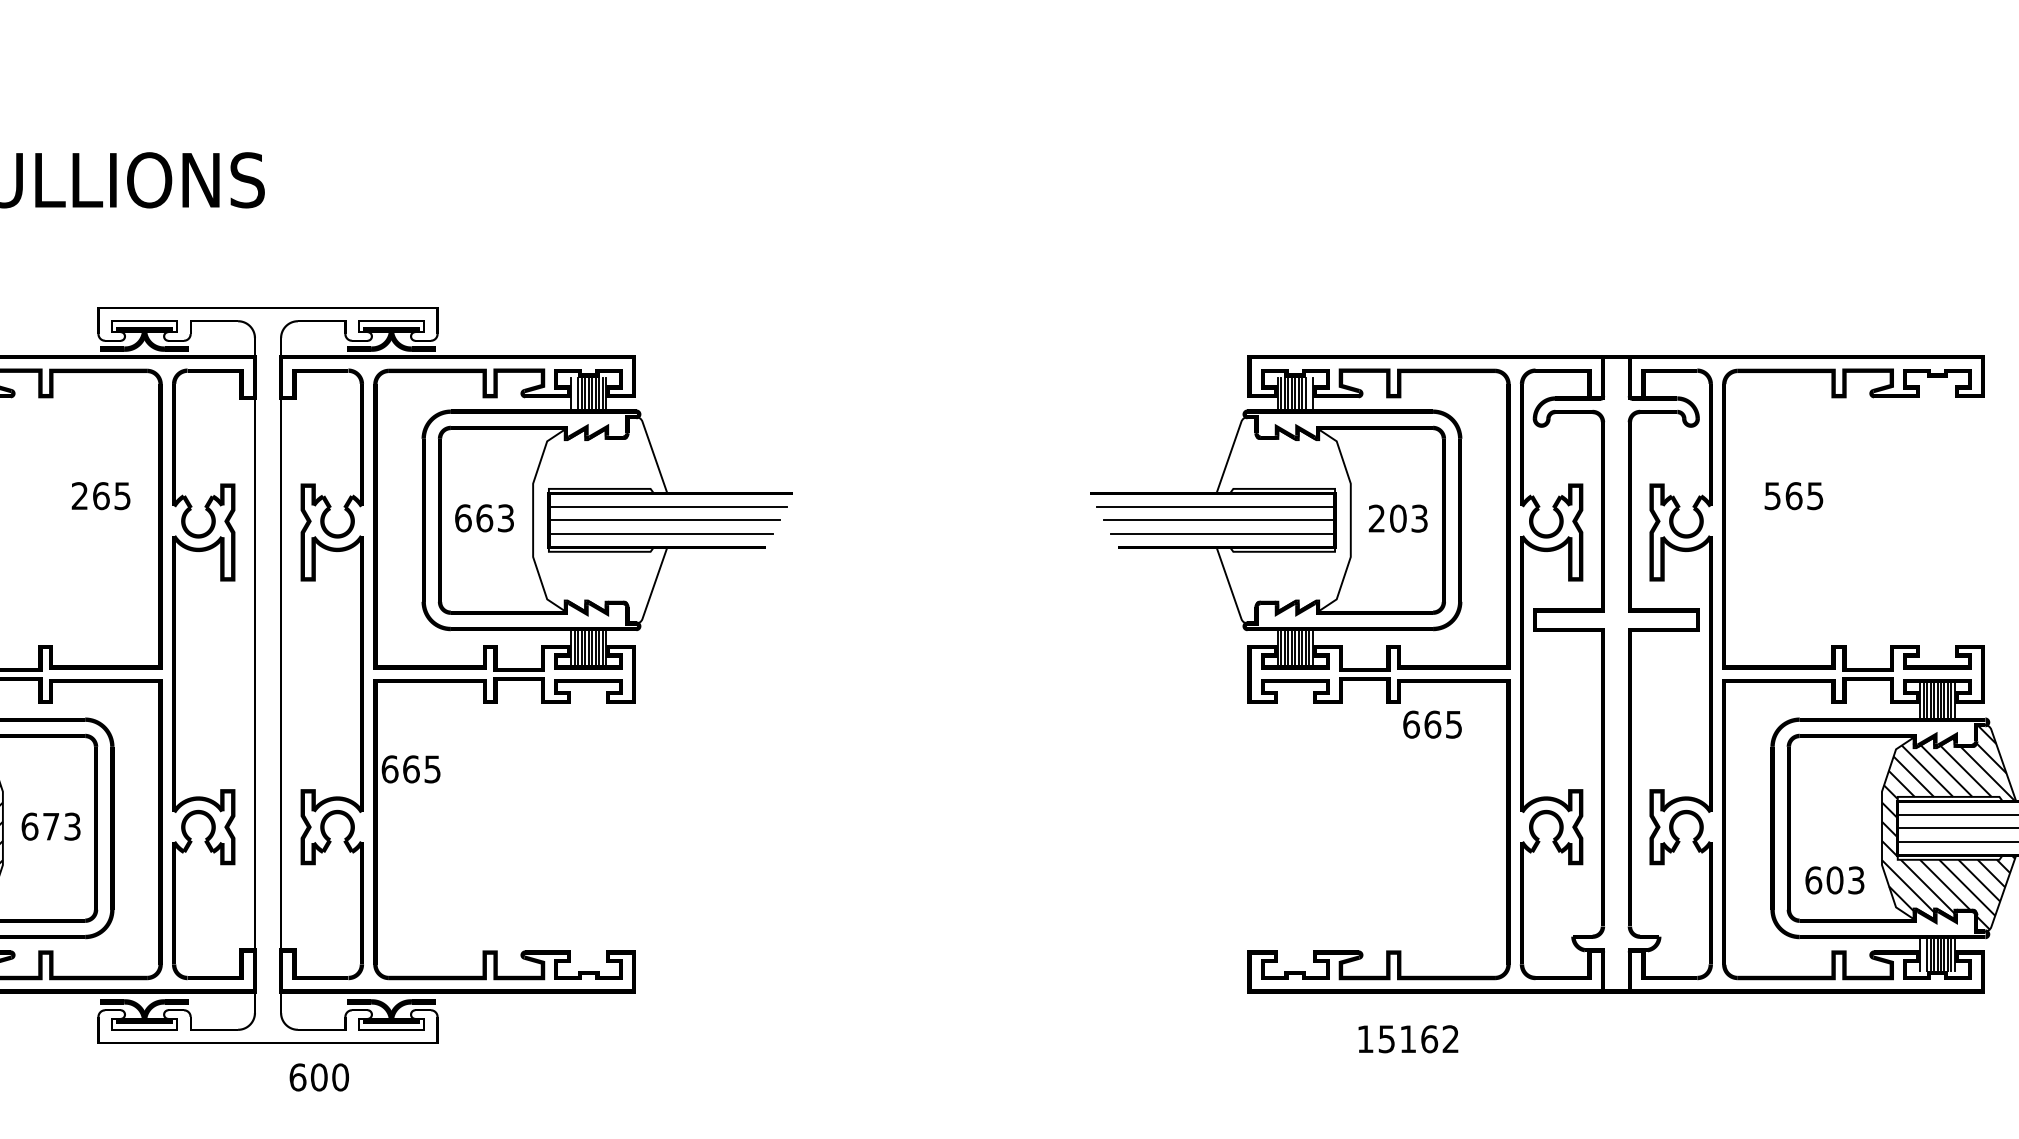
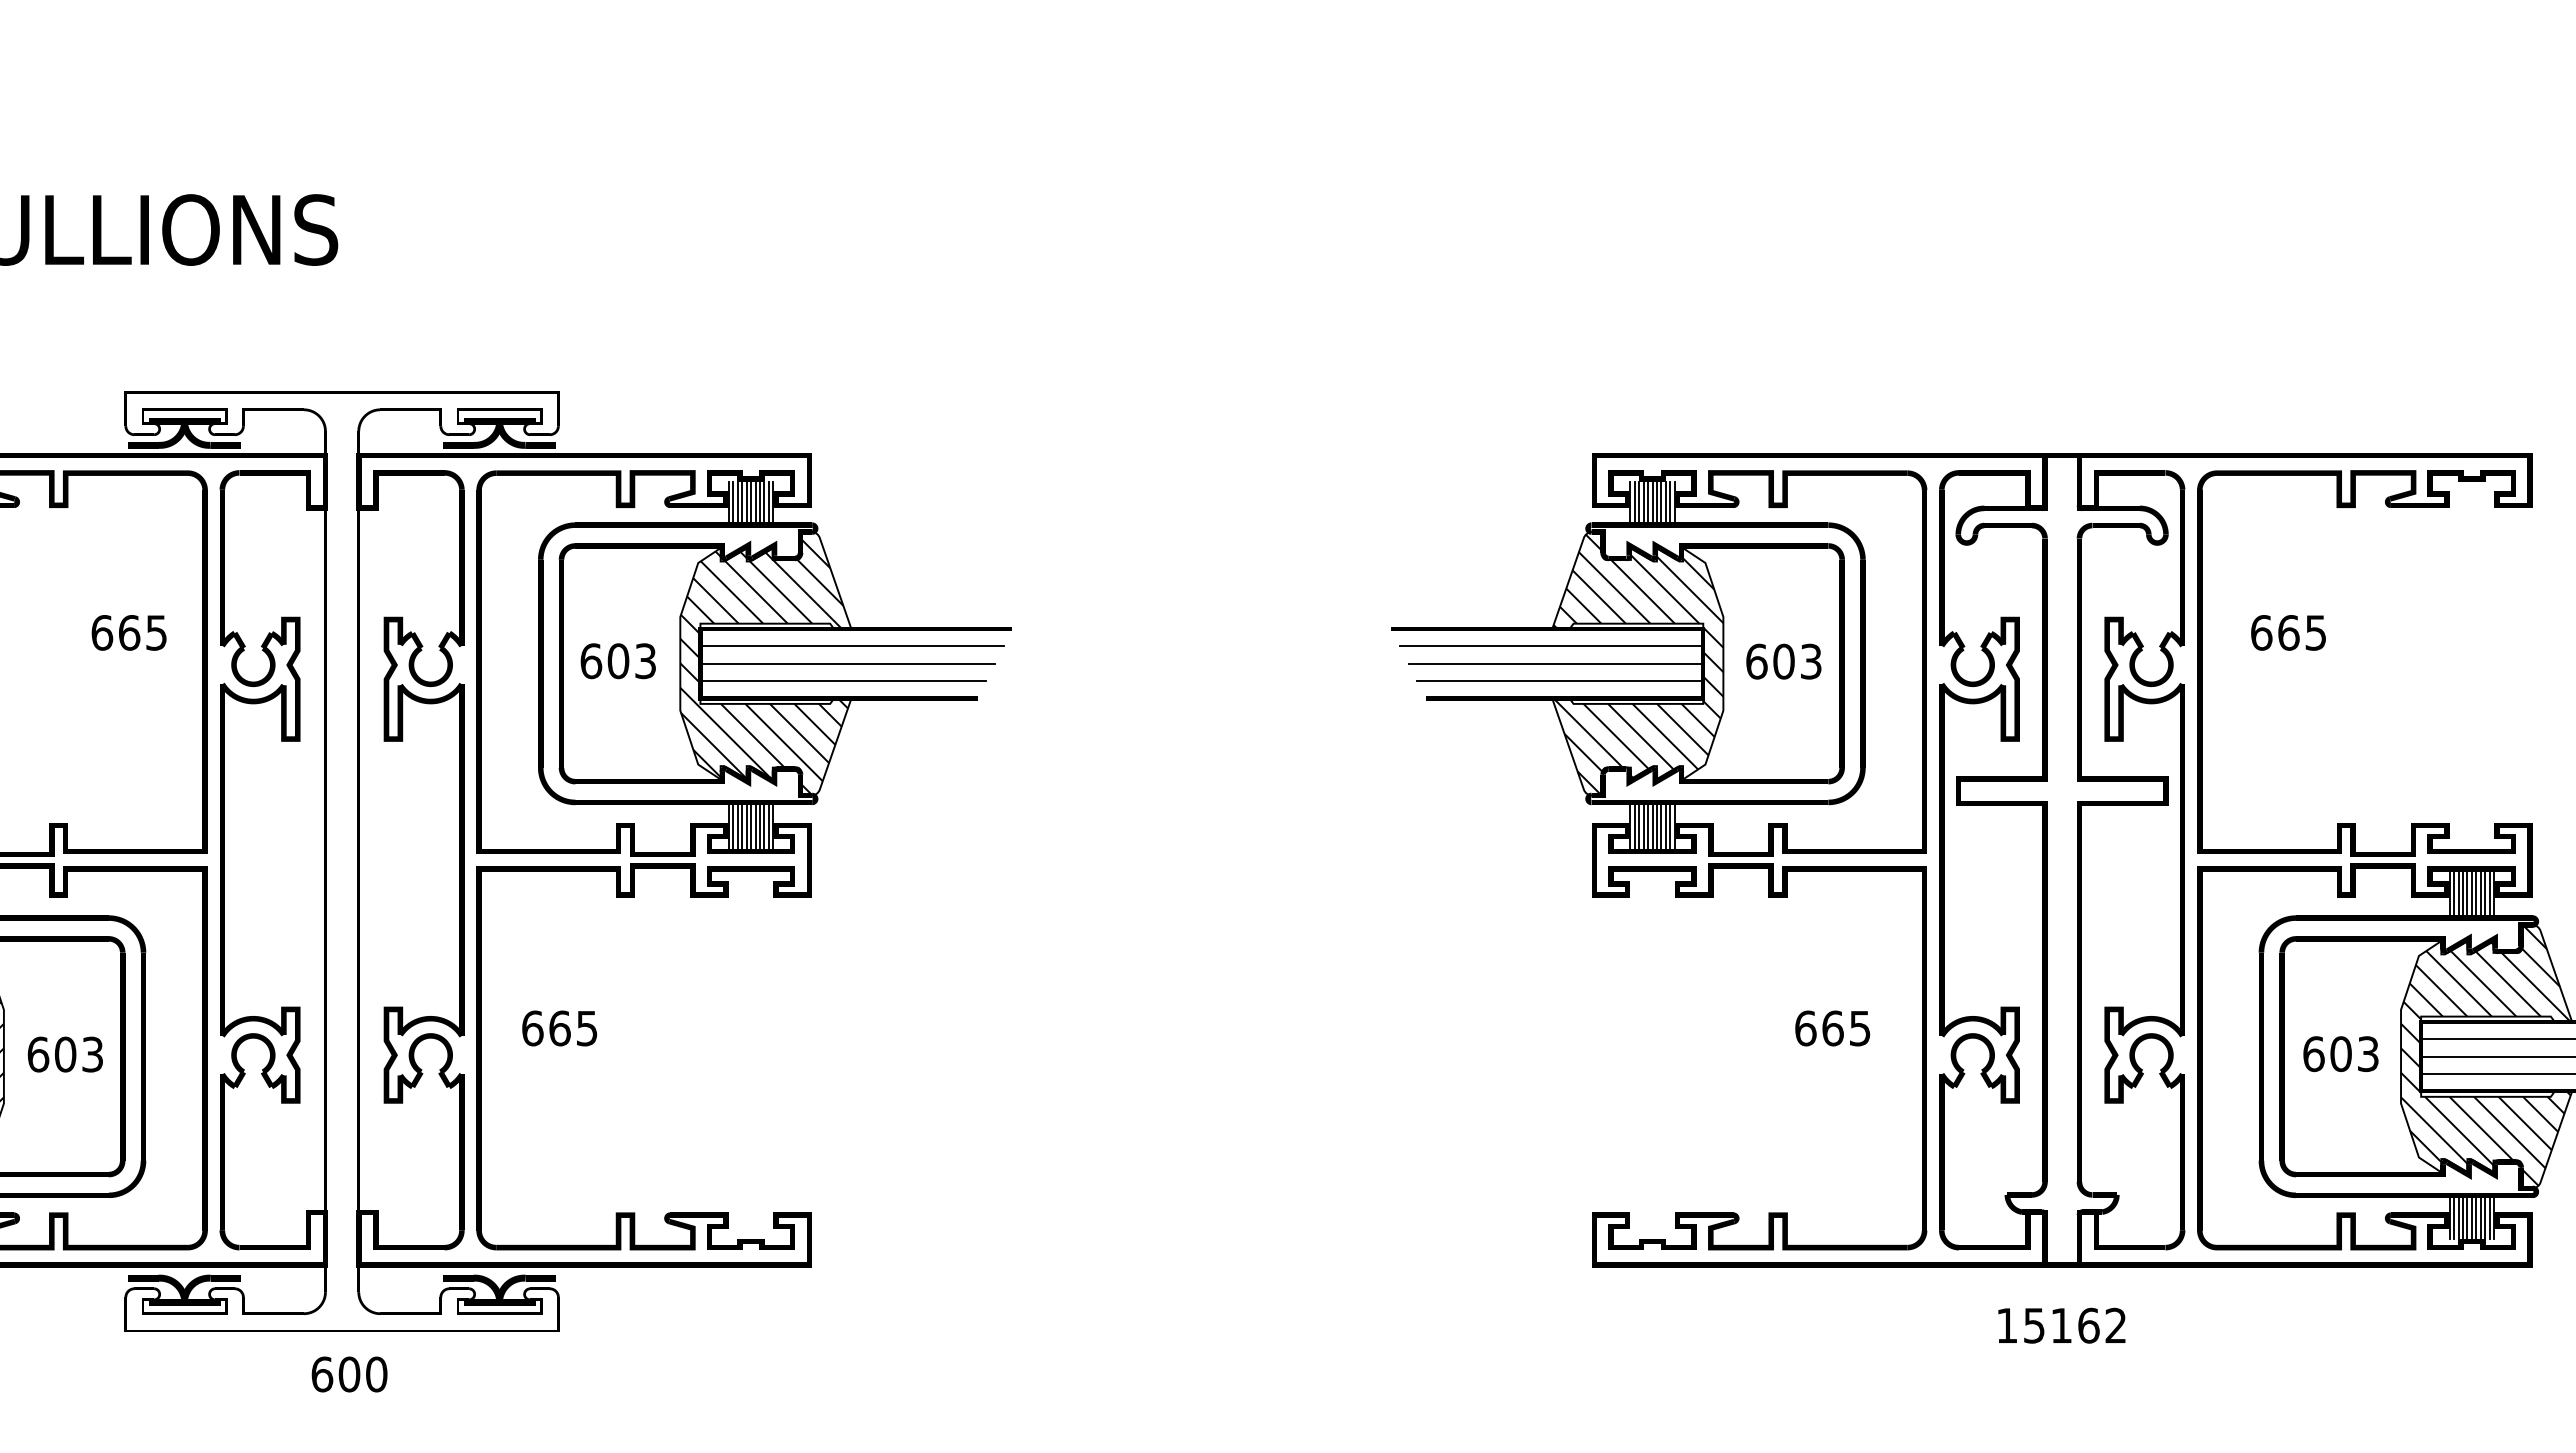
line: (574, 394) -> (733, 503), added
line: (1309, 394) -> (1670, 503), added
text: (80, 495) -> (102, 632), 265 -> 665
text: (1772, 495) -> (2261, 632), 565 -> 665
text: (484, 517) -> (618, 660), 663 -> 603
text: (1376, 518) -> (1756, 661), 203 -> 603
hatch: (1284, 520) -> (1638, 664), added
hatch: (599, 522) -> (764, 666), added
text: (1432, 724) -> (1832, 1028), moved
text: (410, 769) -> (559, 1028), moved
text: (51, 826) -> (65, 1054), 673 -> 603
text: (1834, 880) -> (2340, 1054), moved
line: (1923, 953) -> (2454, 1216), added
text: (1408, 1039) -> (2061, 1325), moved
text: (319, 1077) -> (349, 1374), moved

